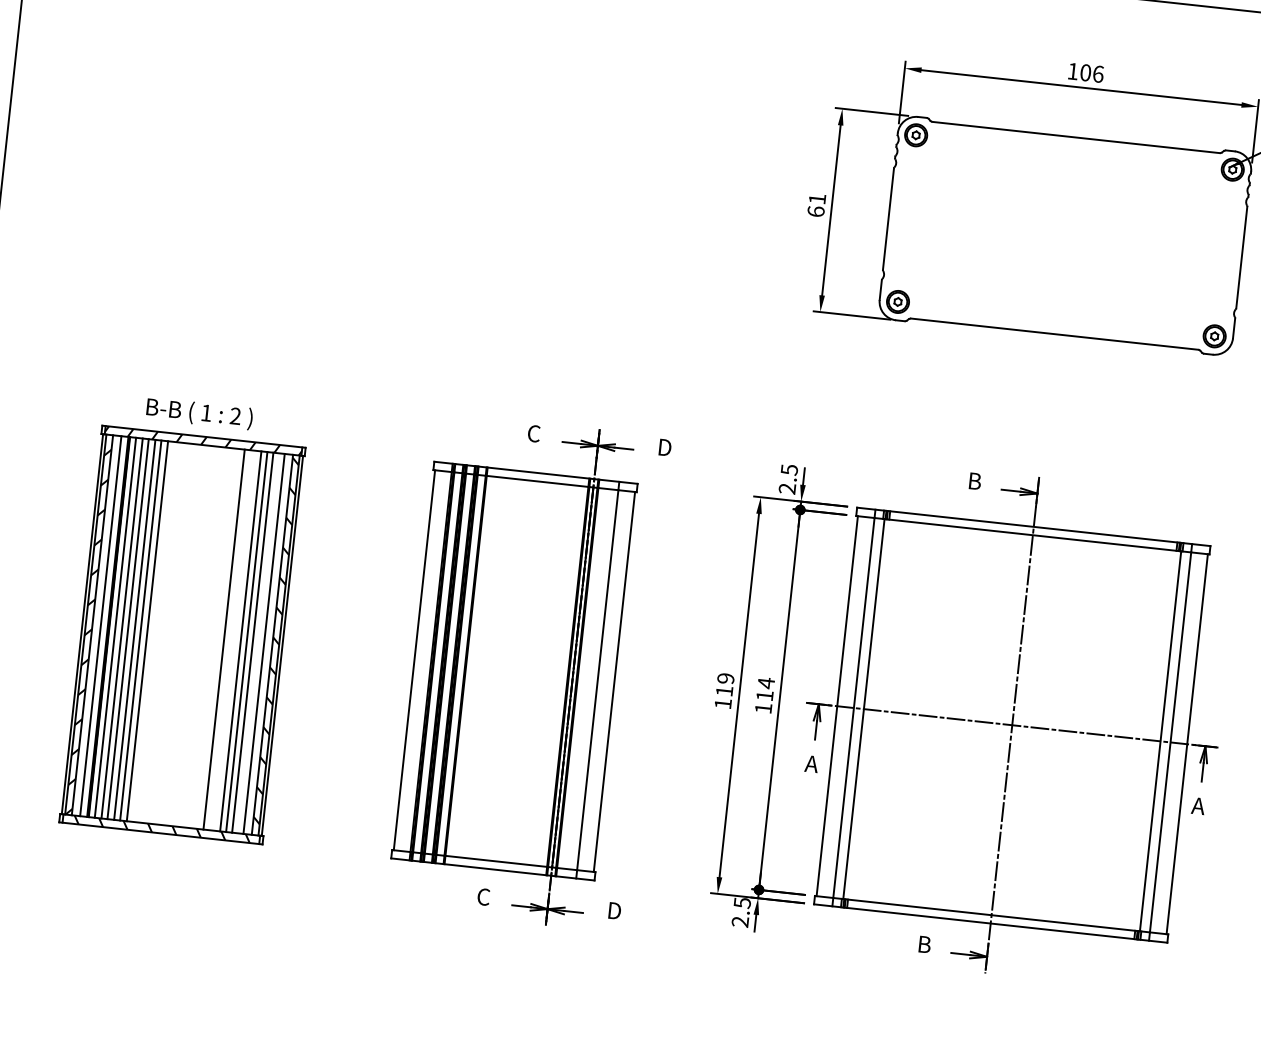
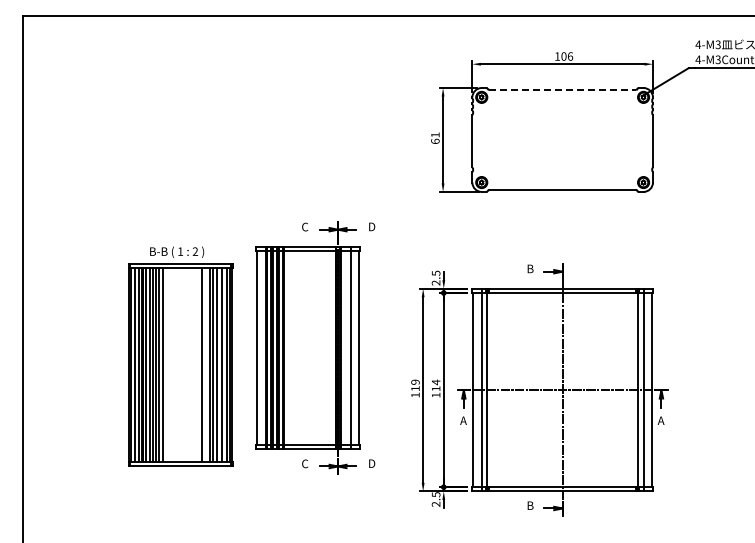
line: (1077, 137) -> (563, 89), solid -> dashed
part: (184, 618) -> (180, 356), moved
part: (528, 671) -> (315, 347), moved

